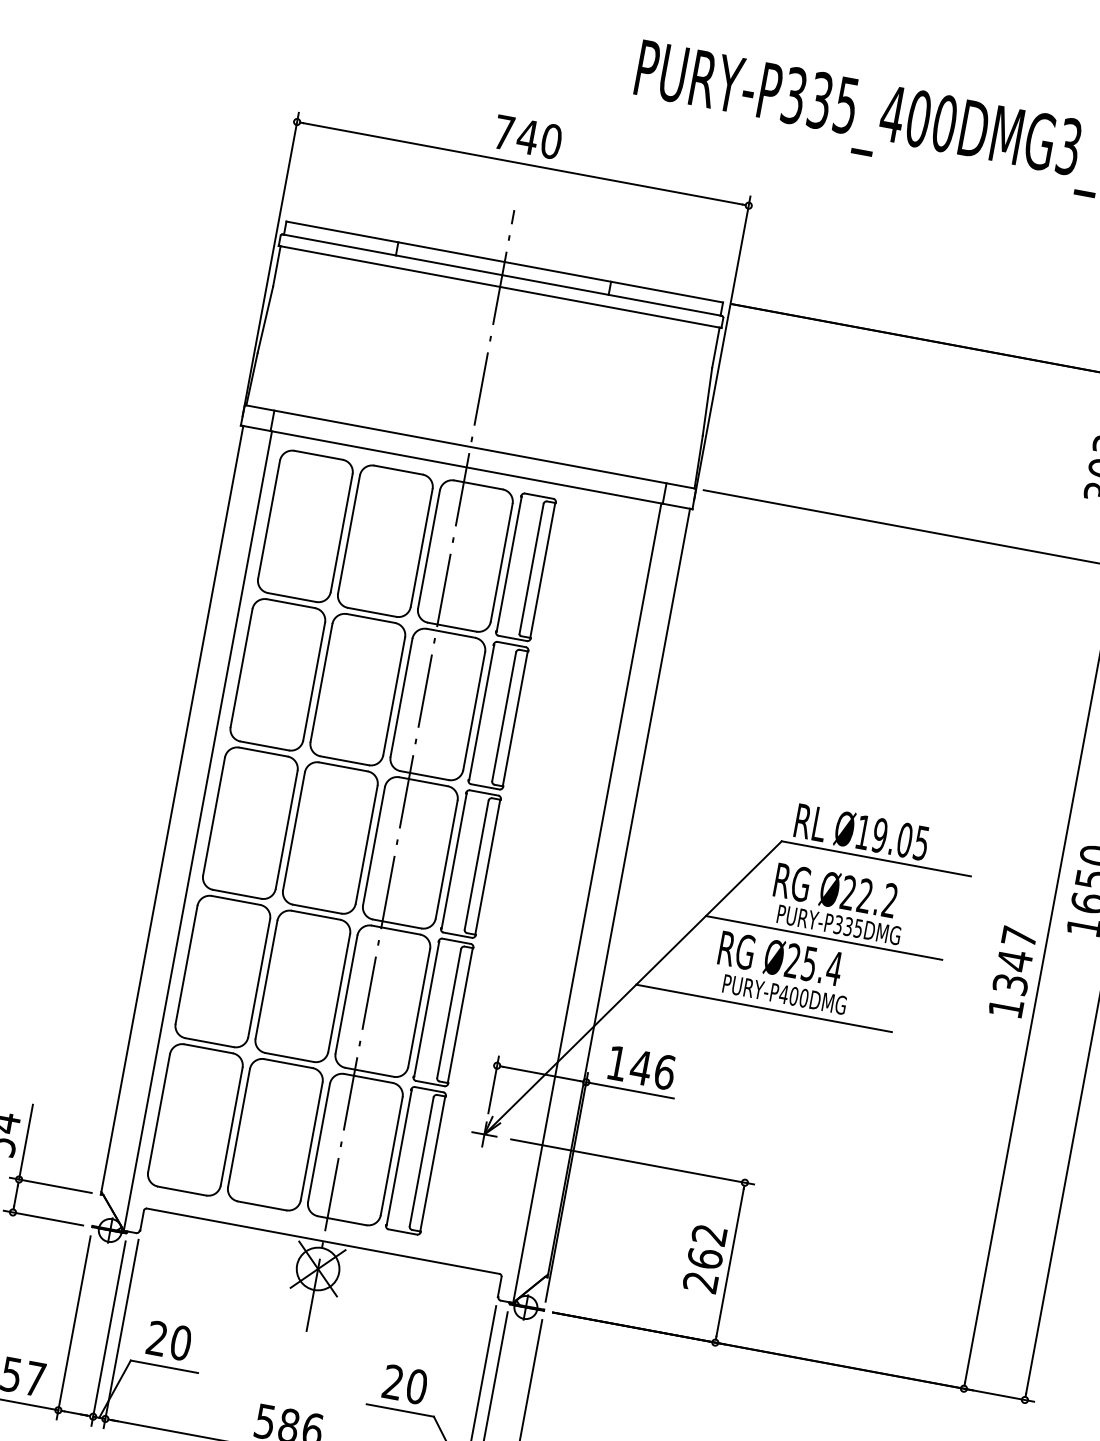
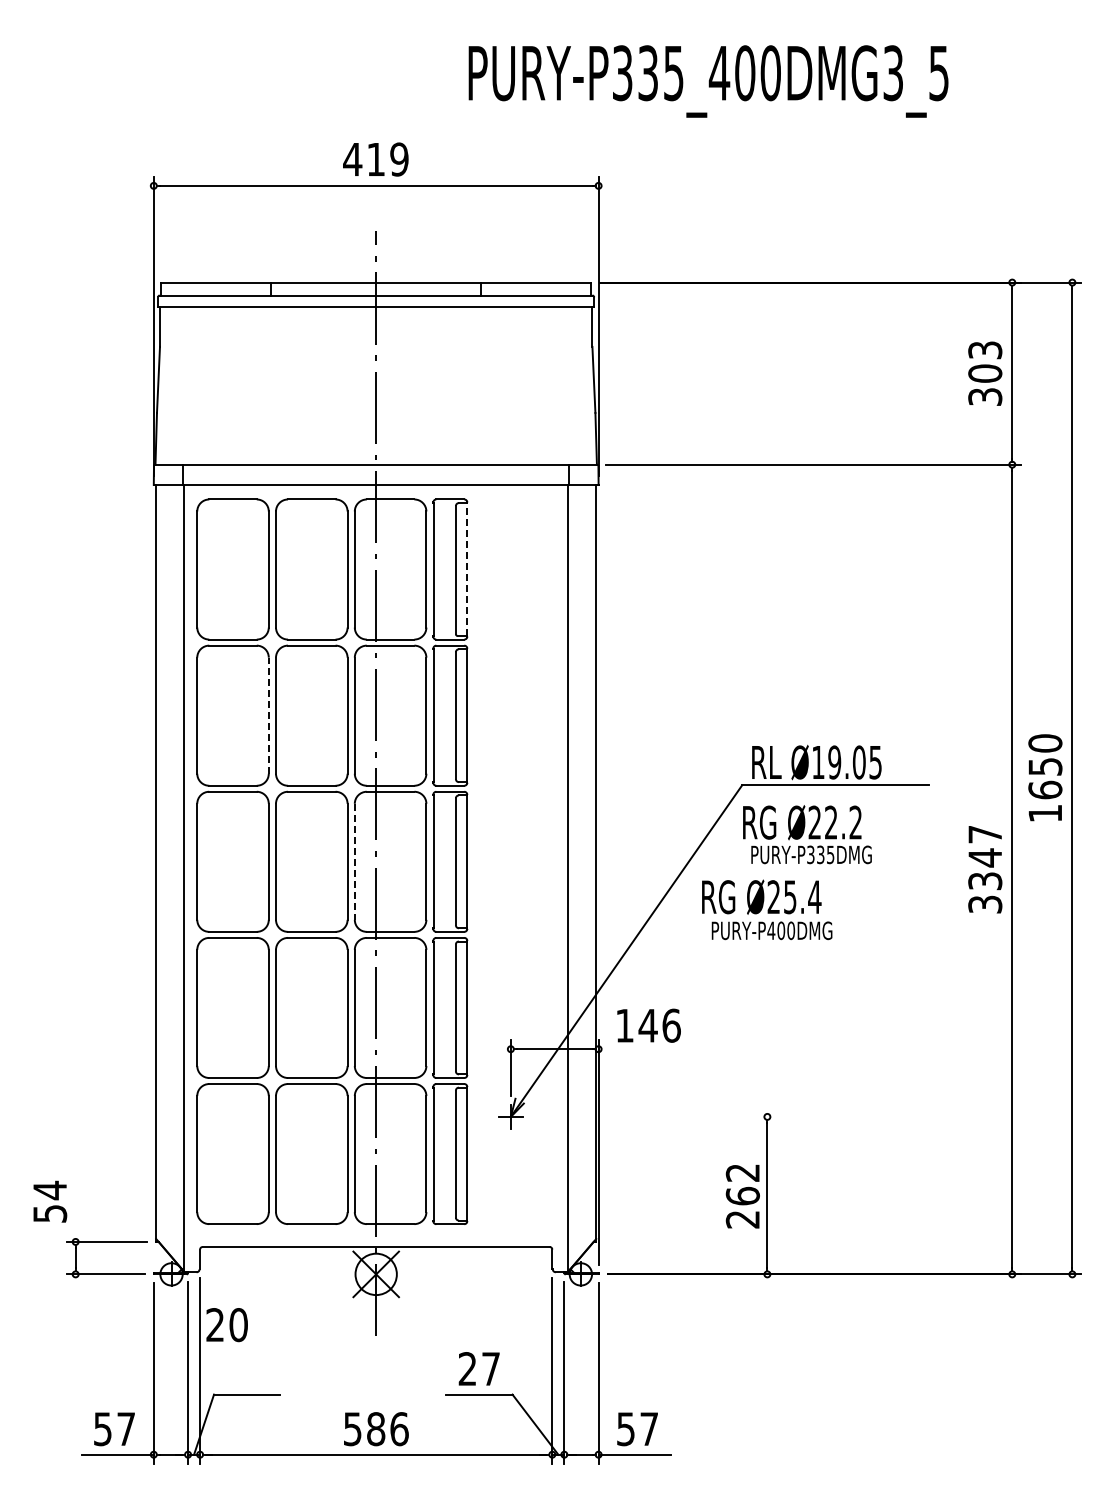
text: (527, 136) -> (375, 159), 740 -> 419
line: (542, 570) -> (466, 569), solid -> dashed
line: (313, 681) -> (268, 715), solid -> dashed
line: (373, 846) -> (354, 862), solid -> dashed
line: (824, 937) -> (799, 869), removed
line: (763, 1008) -> (754, 947), removed
text: (1006, 1008) -> (985, 904), 1347 -> 3347
line: (629, 1090) -> (641, 1049), removed
line: (25, 1141) -> (75, 1204), removed
line: (632, 1161) -> (656, 1116), removed
text: (168, 1341) -> (226, 1325), moved
text: (417, 1387) -> (491, 1369), 20 -> 27

